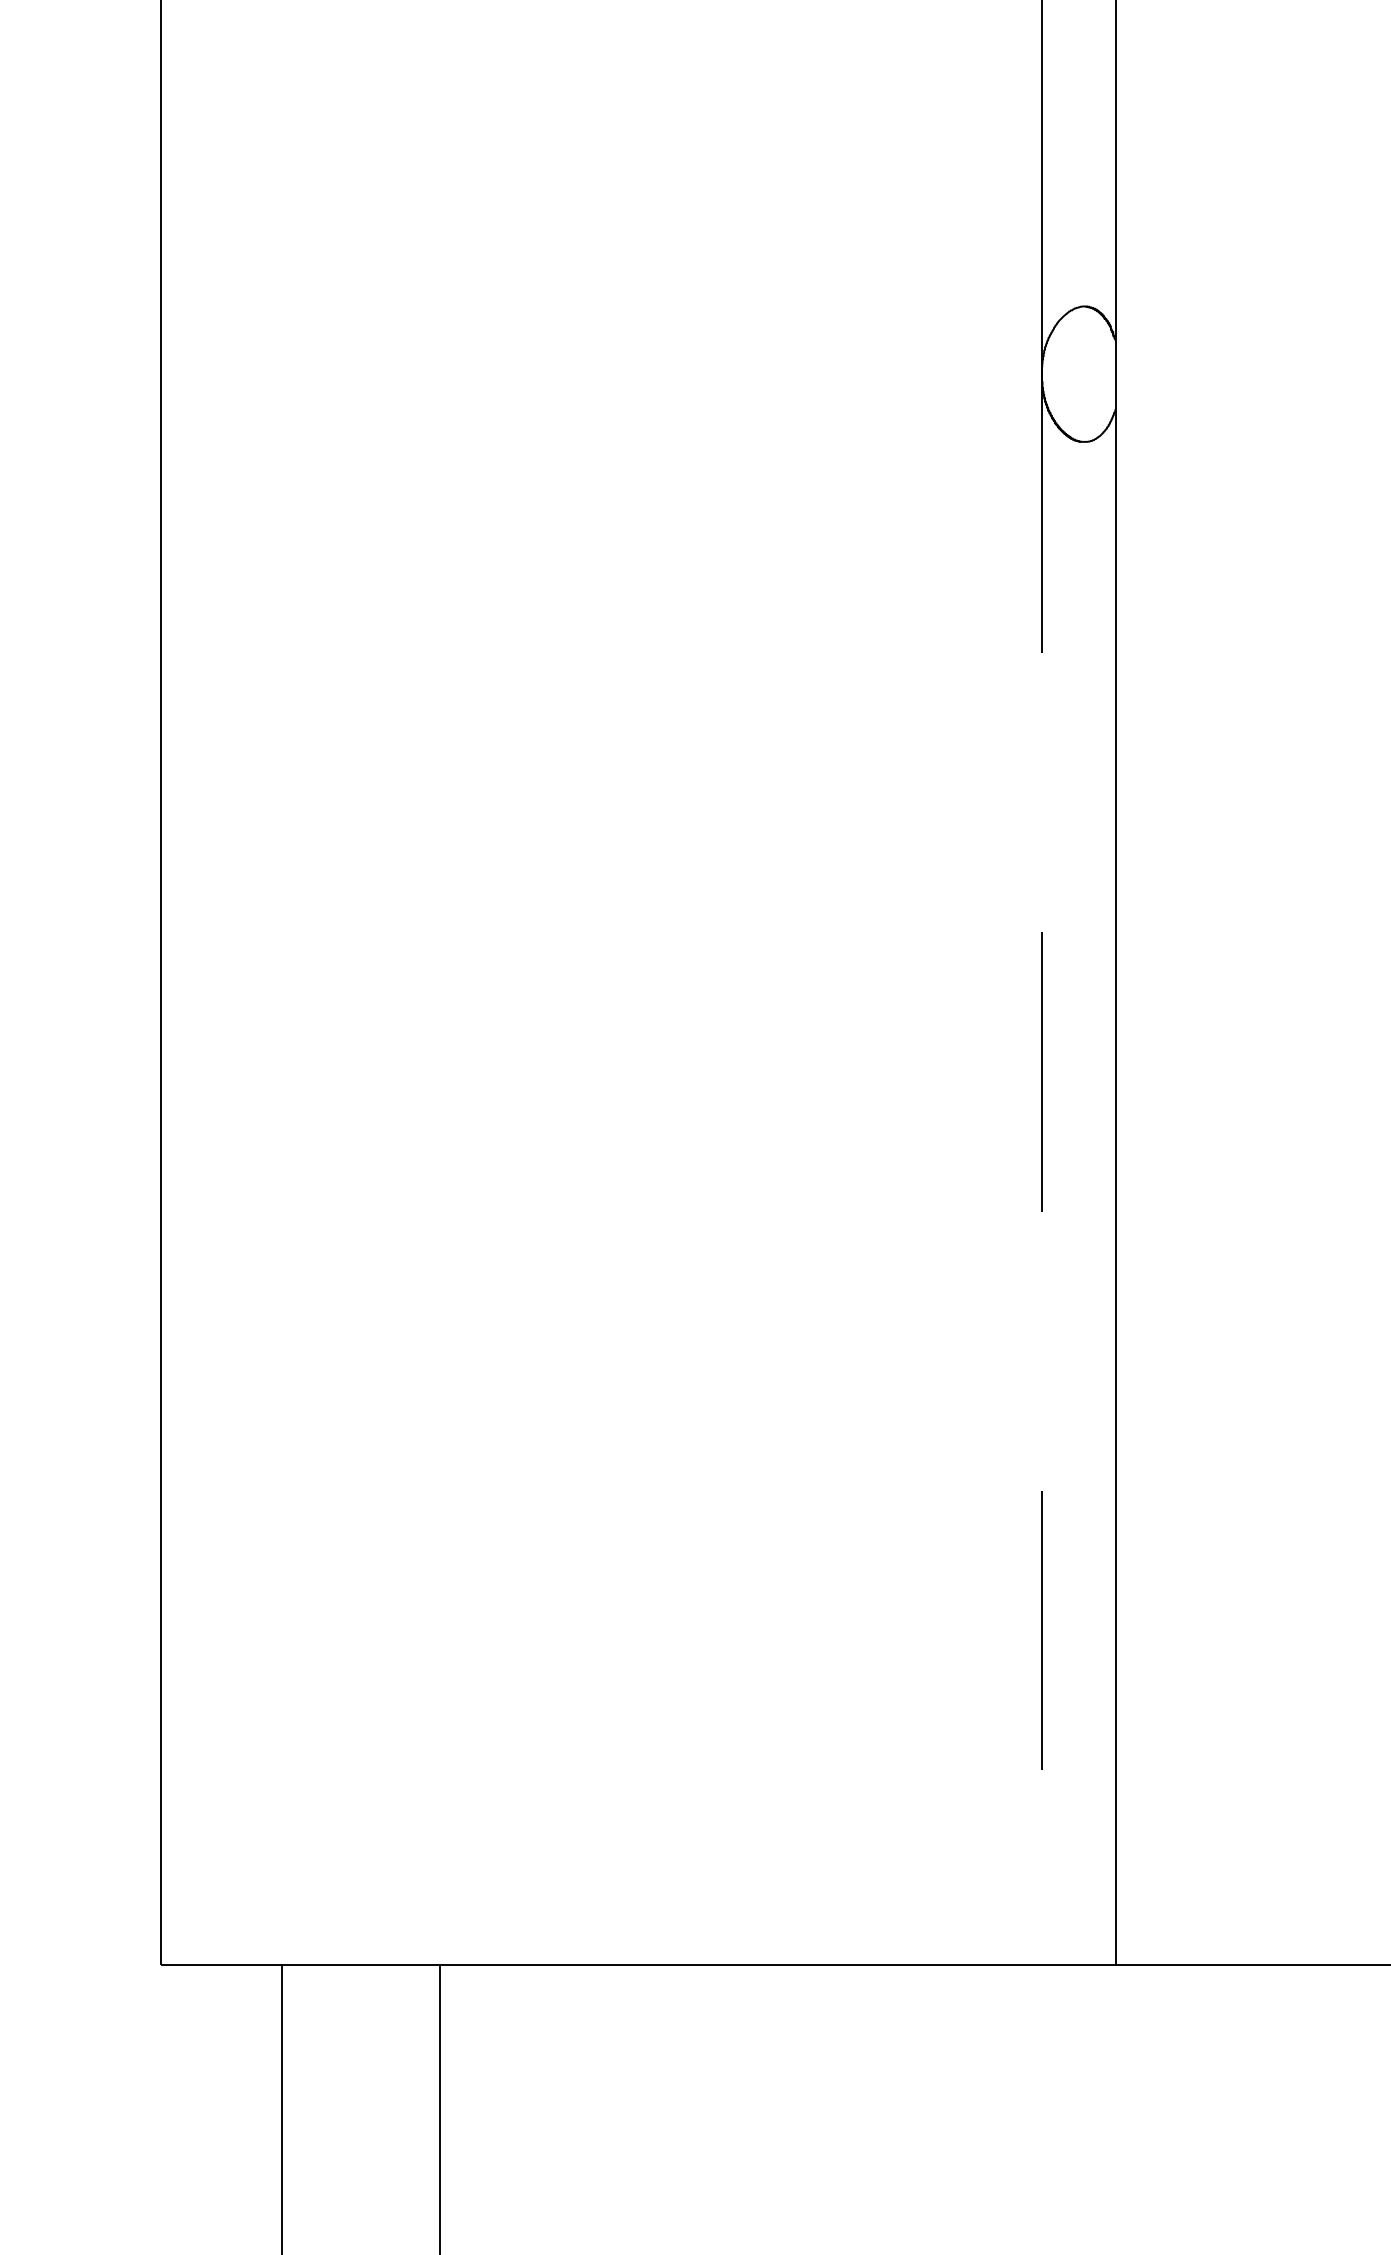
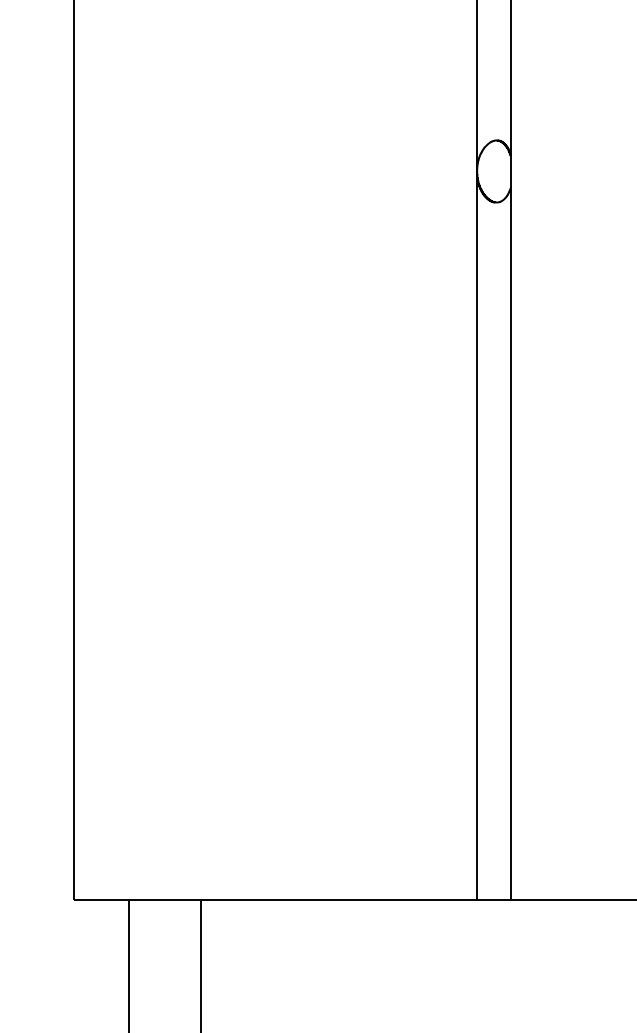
line: (1042, 1171) -> (477, 536), dashed -> solid

